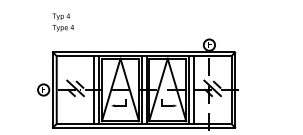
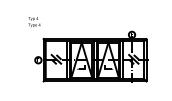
text: (63, 23) -> (34, 22), moved

